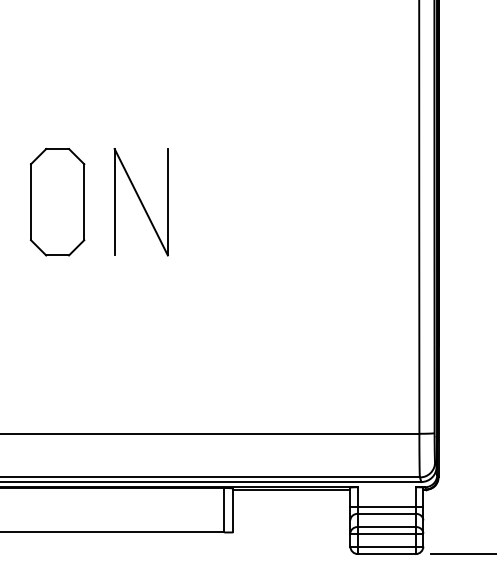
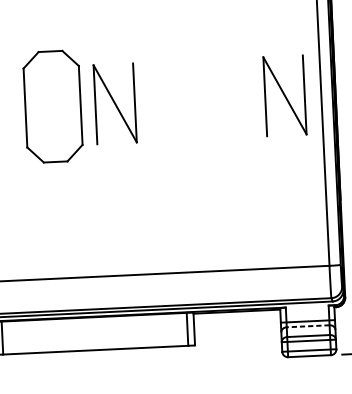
part: (57, 202) -> (53, 107), size x1.4
part: (369, 202) -> (284, 96), added
line: (386, 513) -> (307, 326), solid -> dashed

